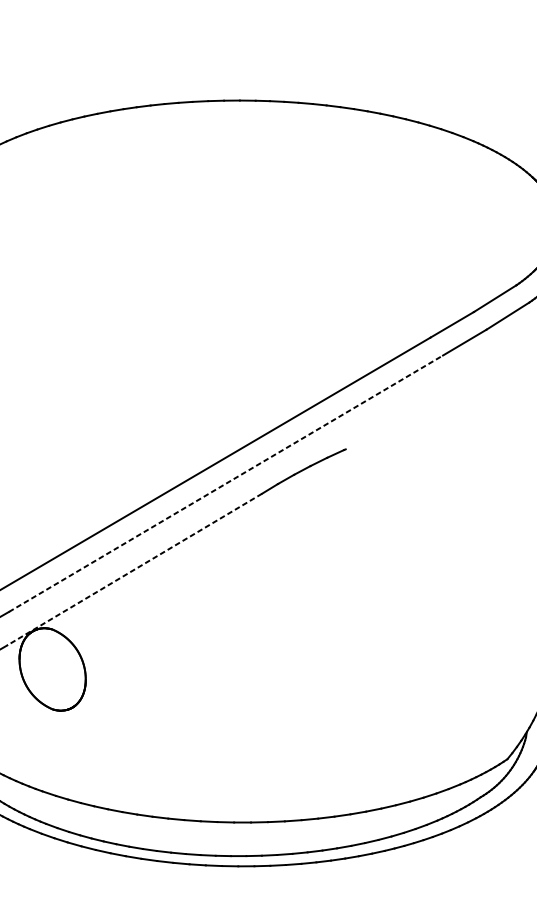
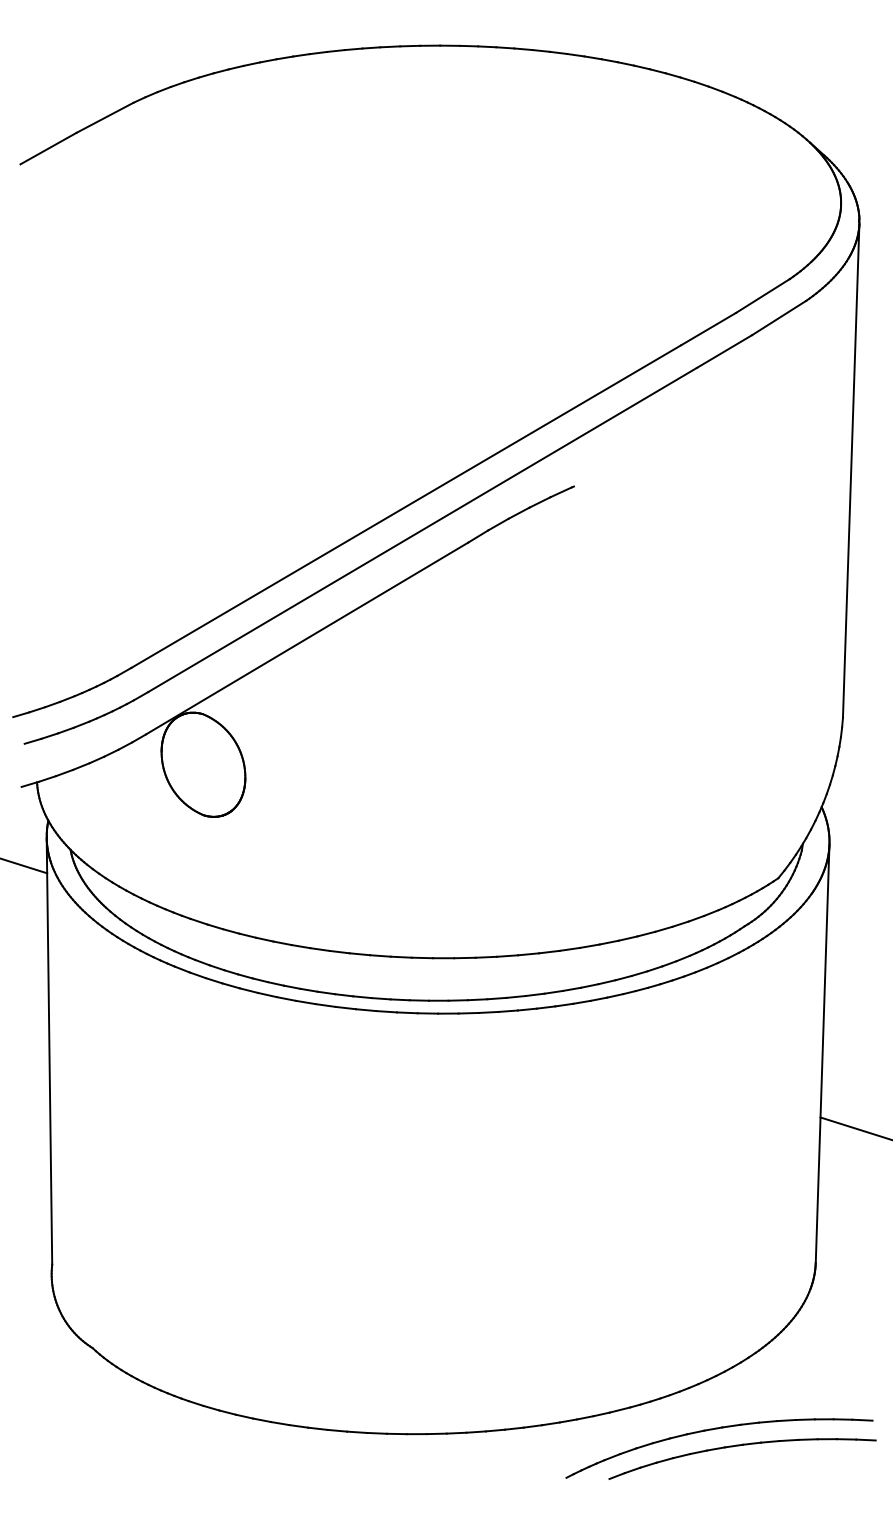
line: (225, 484) -> (422, 530), dashed -> solid
line: (134, 569) -> (307, 638), dashed -> solid

